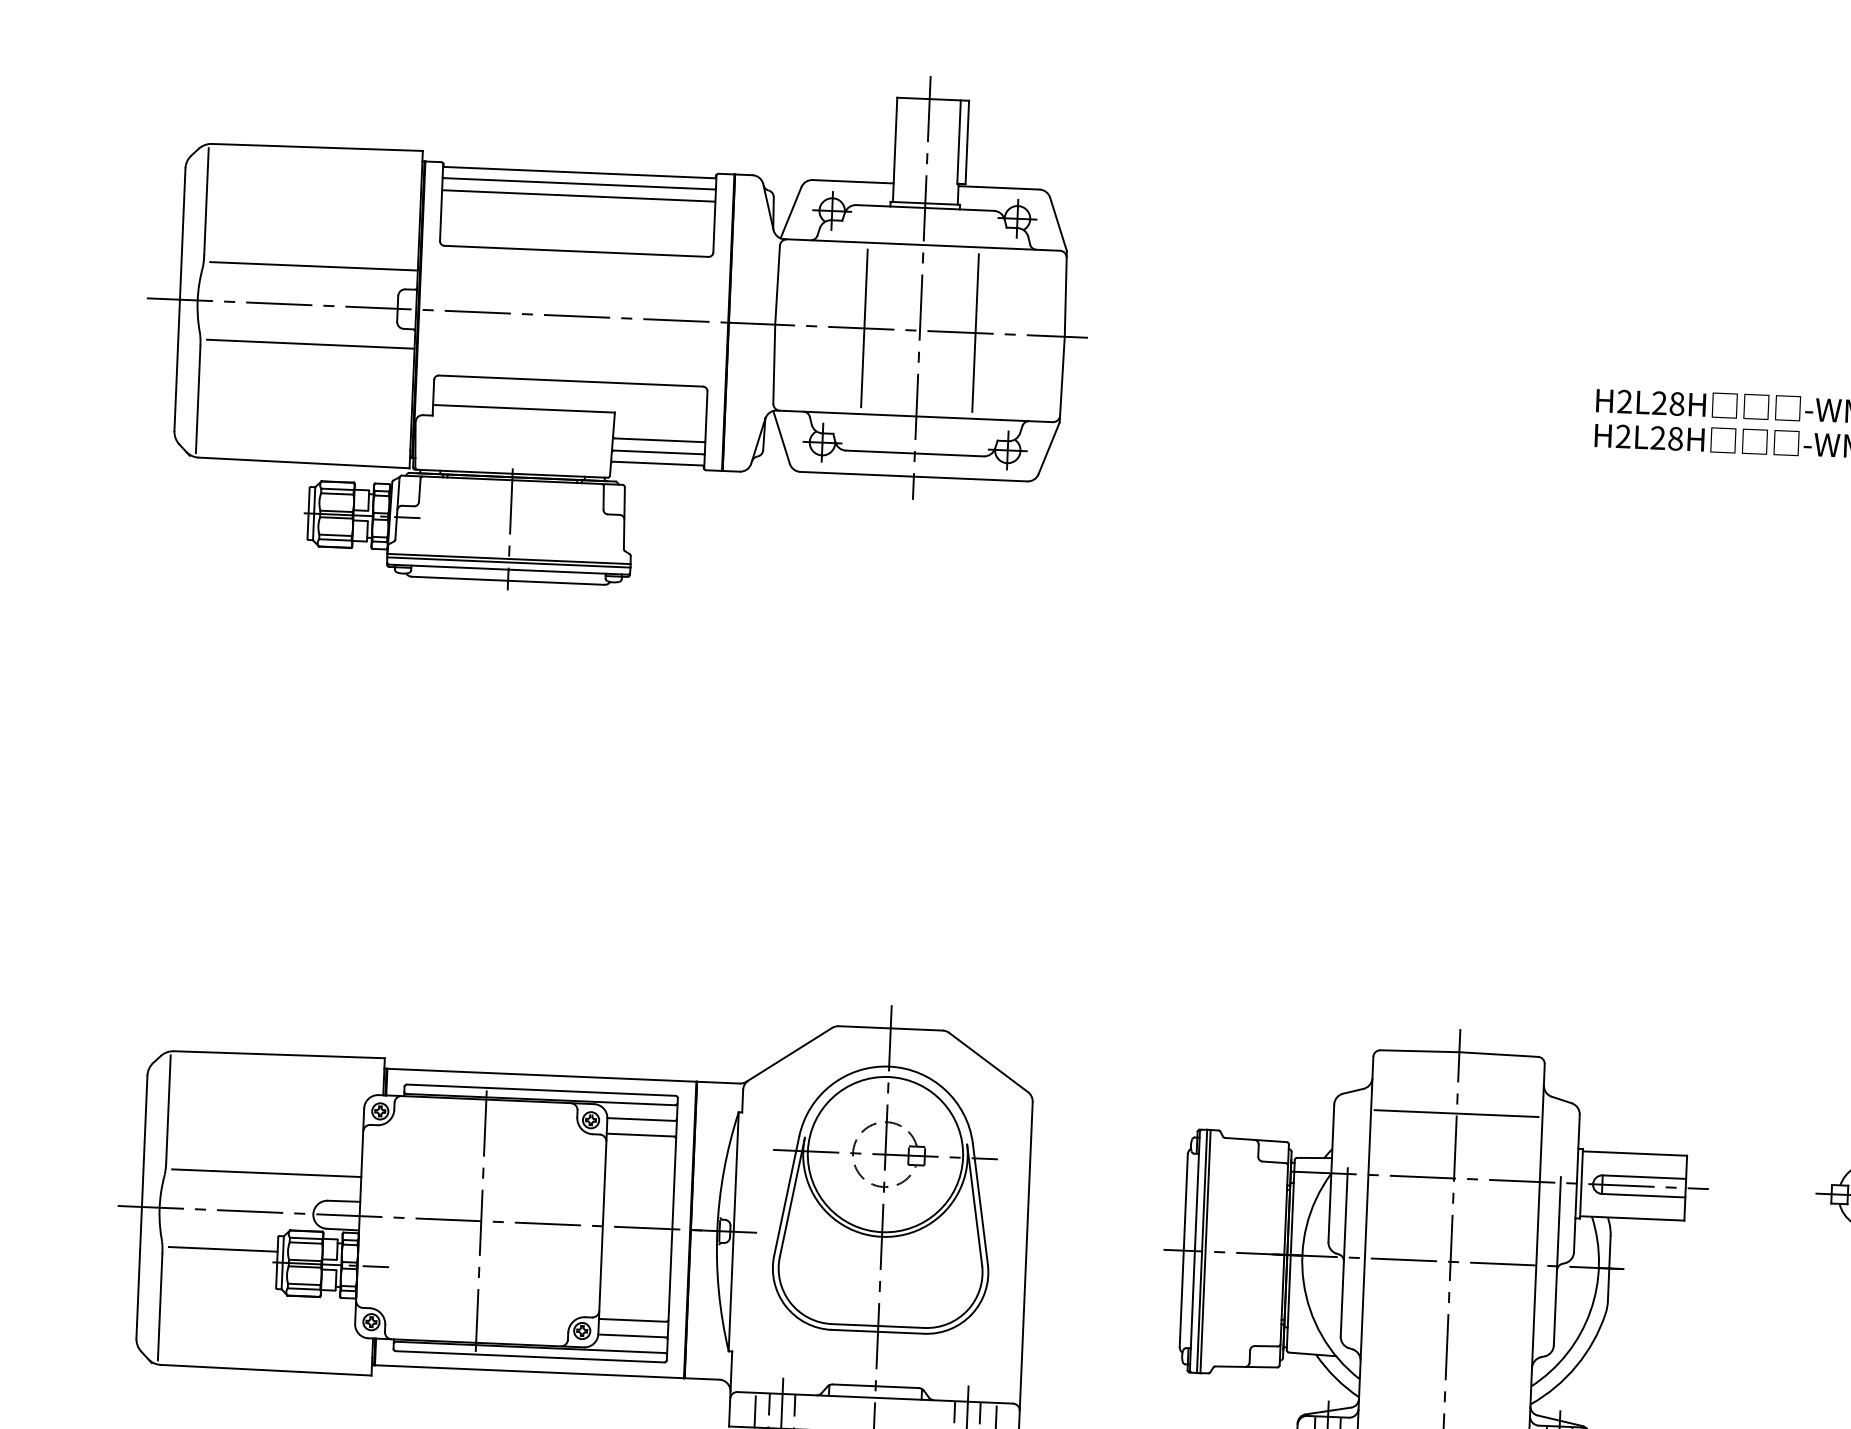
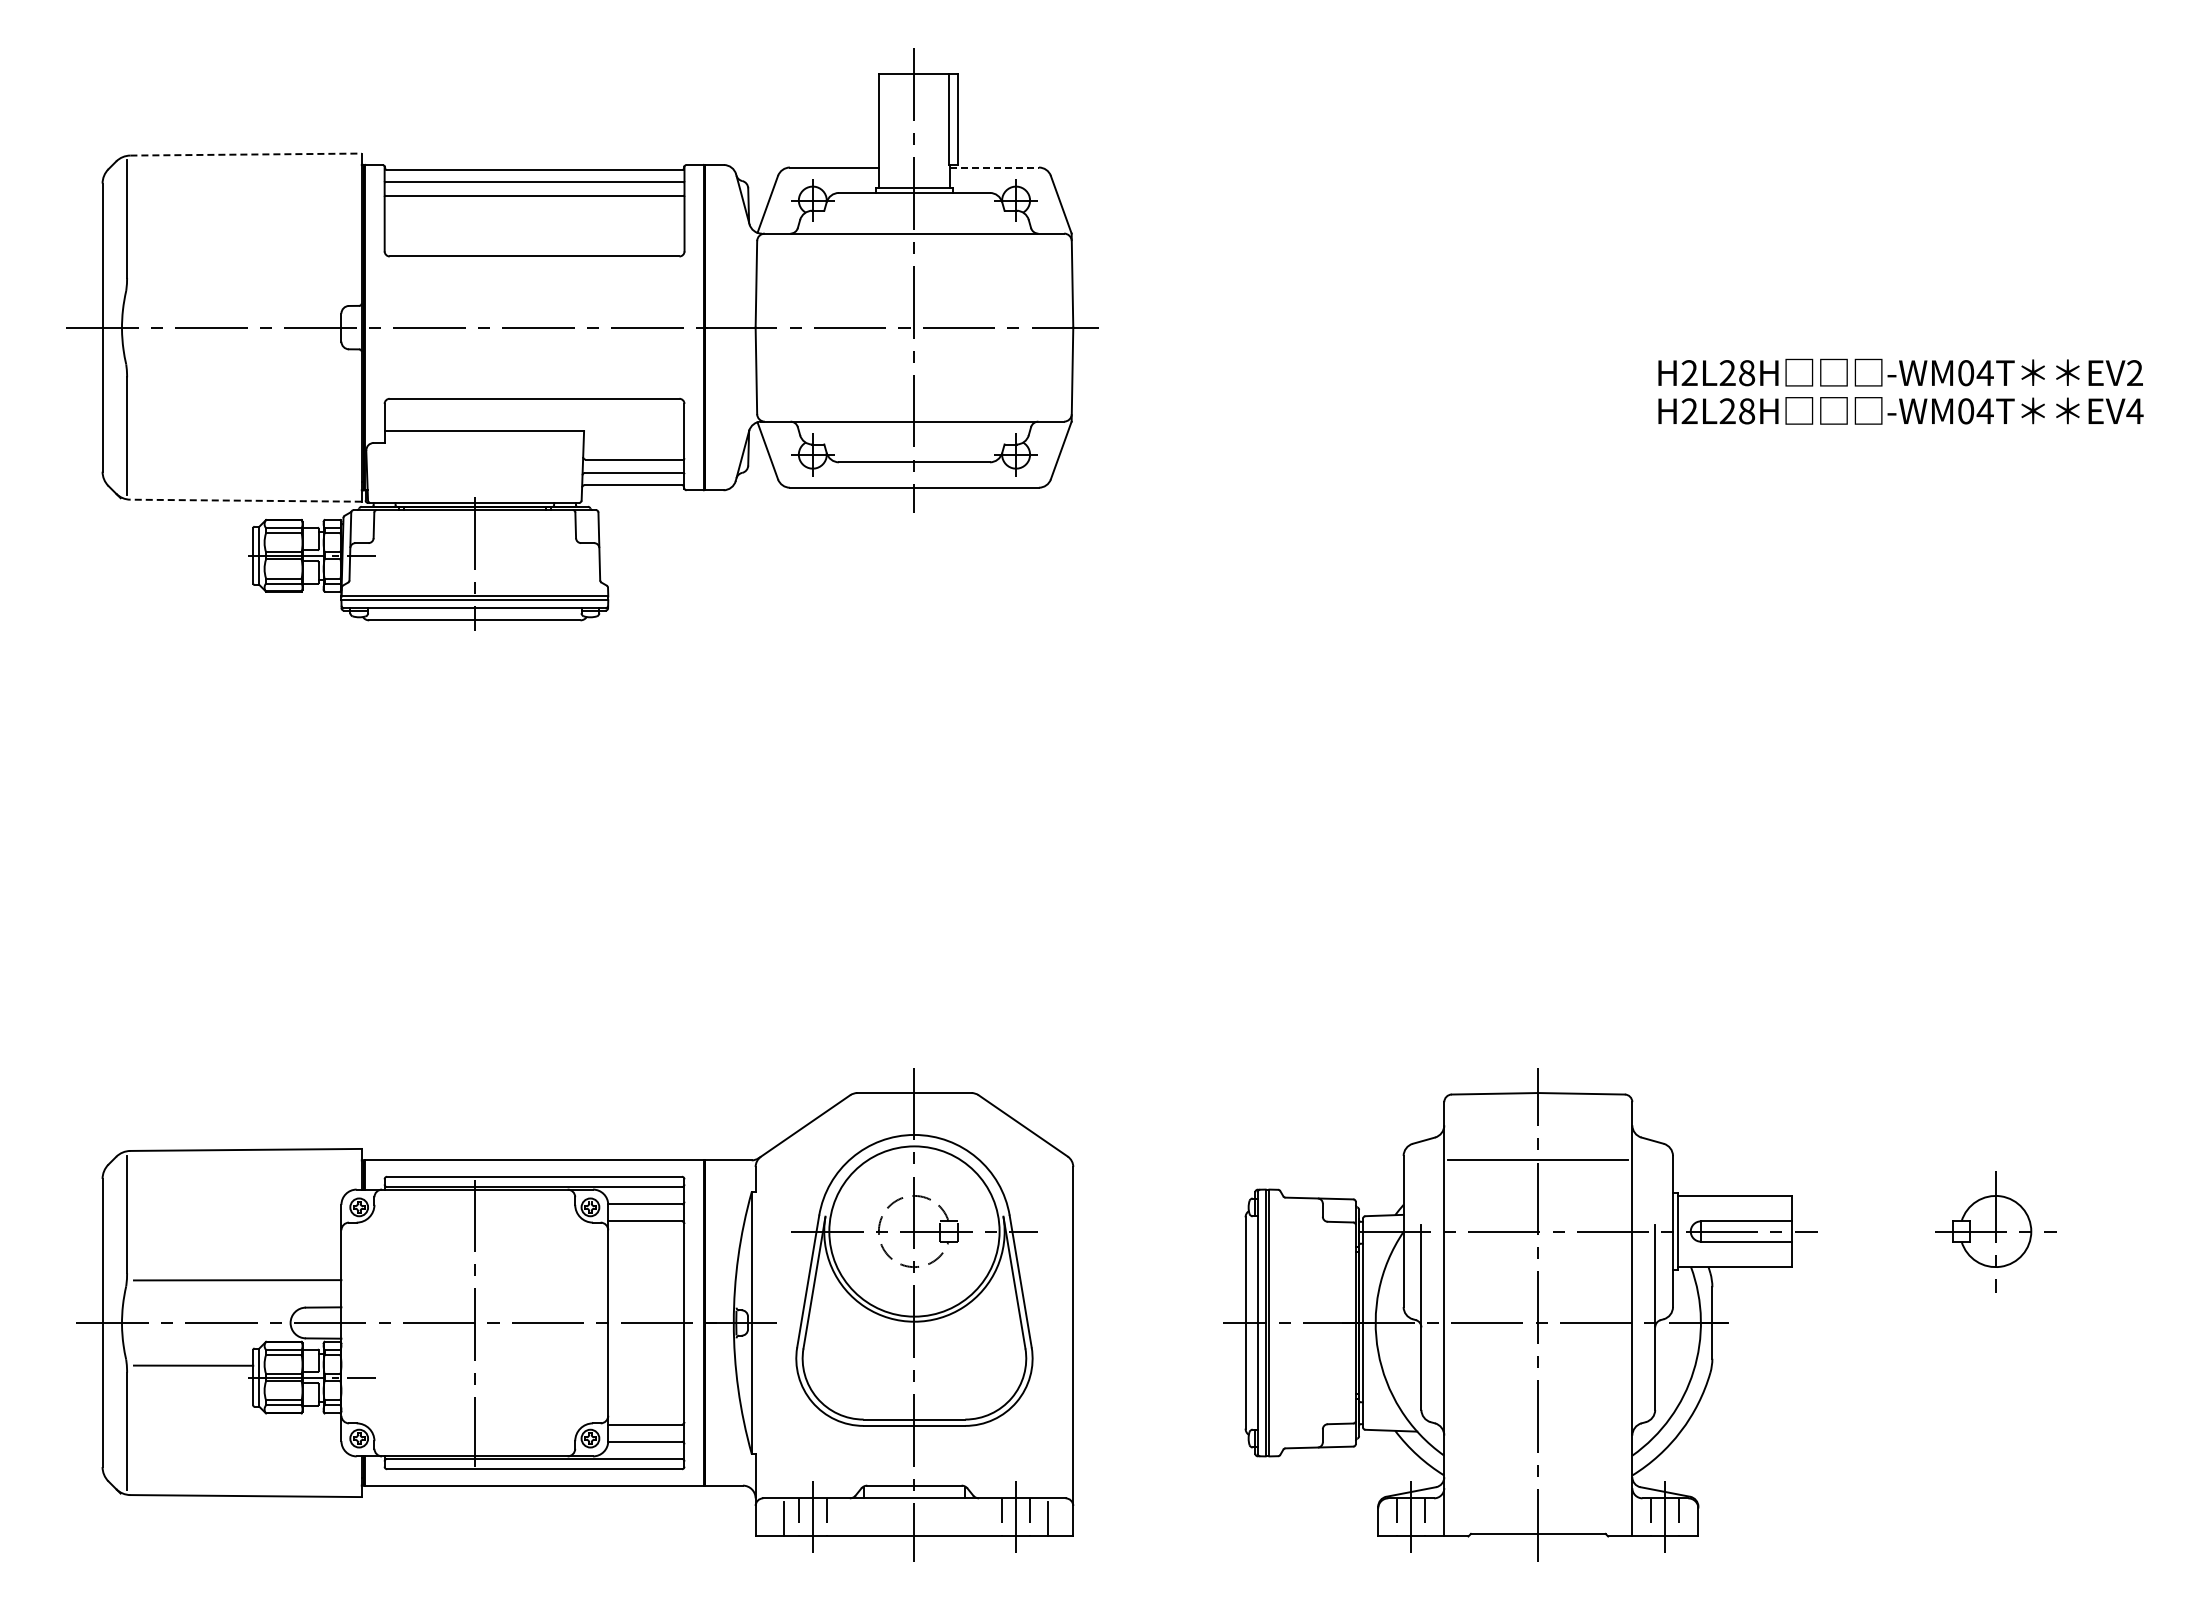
line: (317, 147) -> (246, 154), solid -> dashed
line: (999, 187) -> (995, 167), solid -> dashed
line: (313, 265) -> (247, 284), removed
line: (864, 328) -> (853, 327), removed
line: (975, 332) -> (975, 327), removed
line: (310, 344) -> (247, 370), removed
line: (304, 462) -> (246, 500), solid -> dashed

